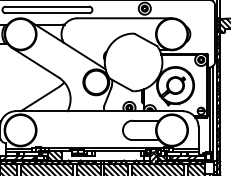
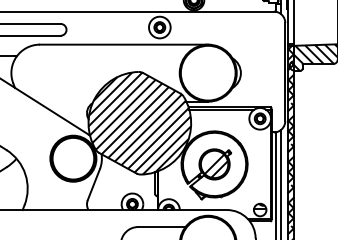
hatch: (133, 62) -> (139, 123), added
hatch: (176, 86) -> (216, 166), added

